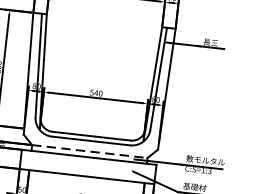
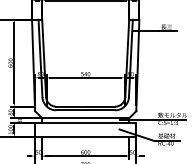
line: (89, 151) -> (85, 118), dashed -> solid

